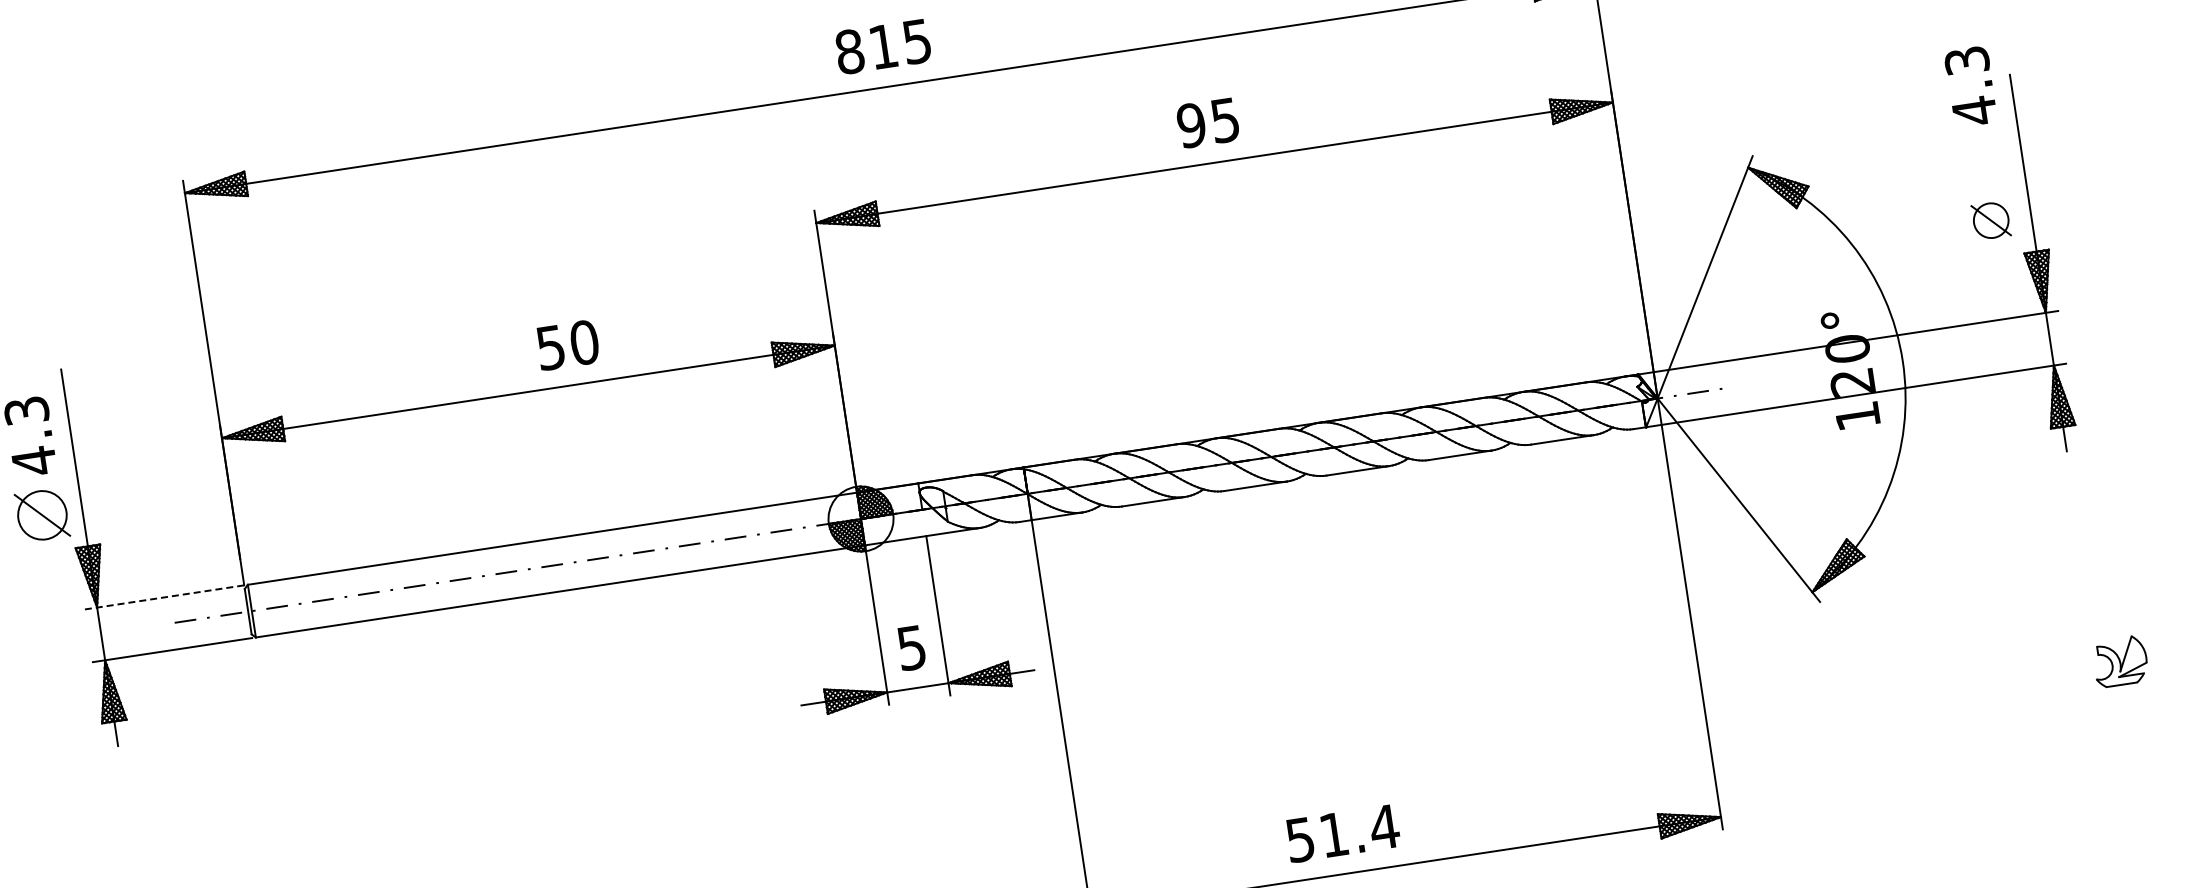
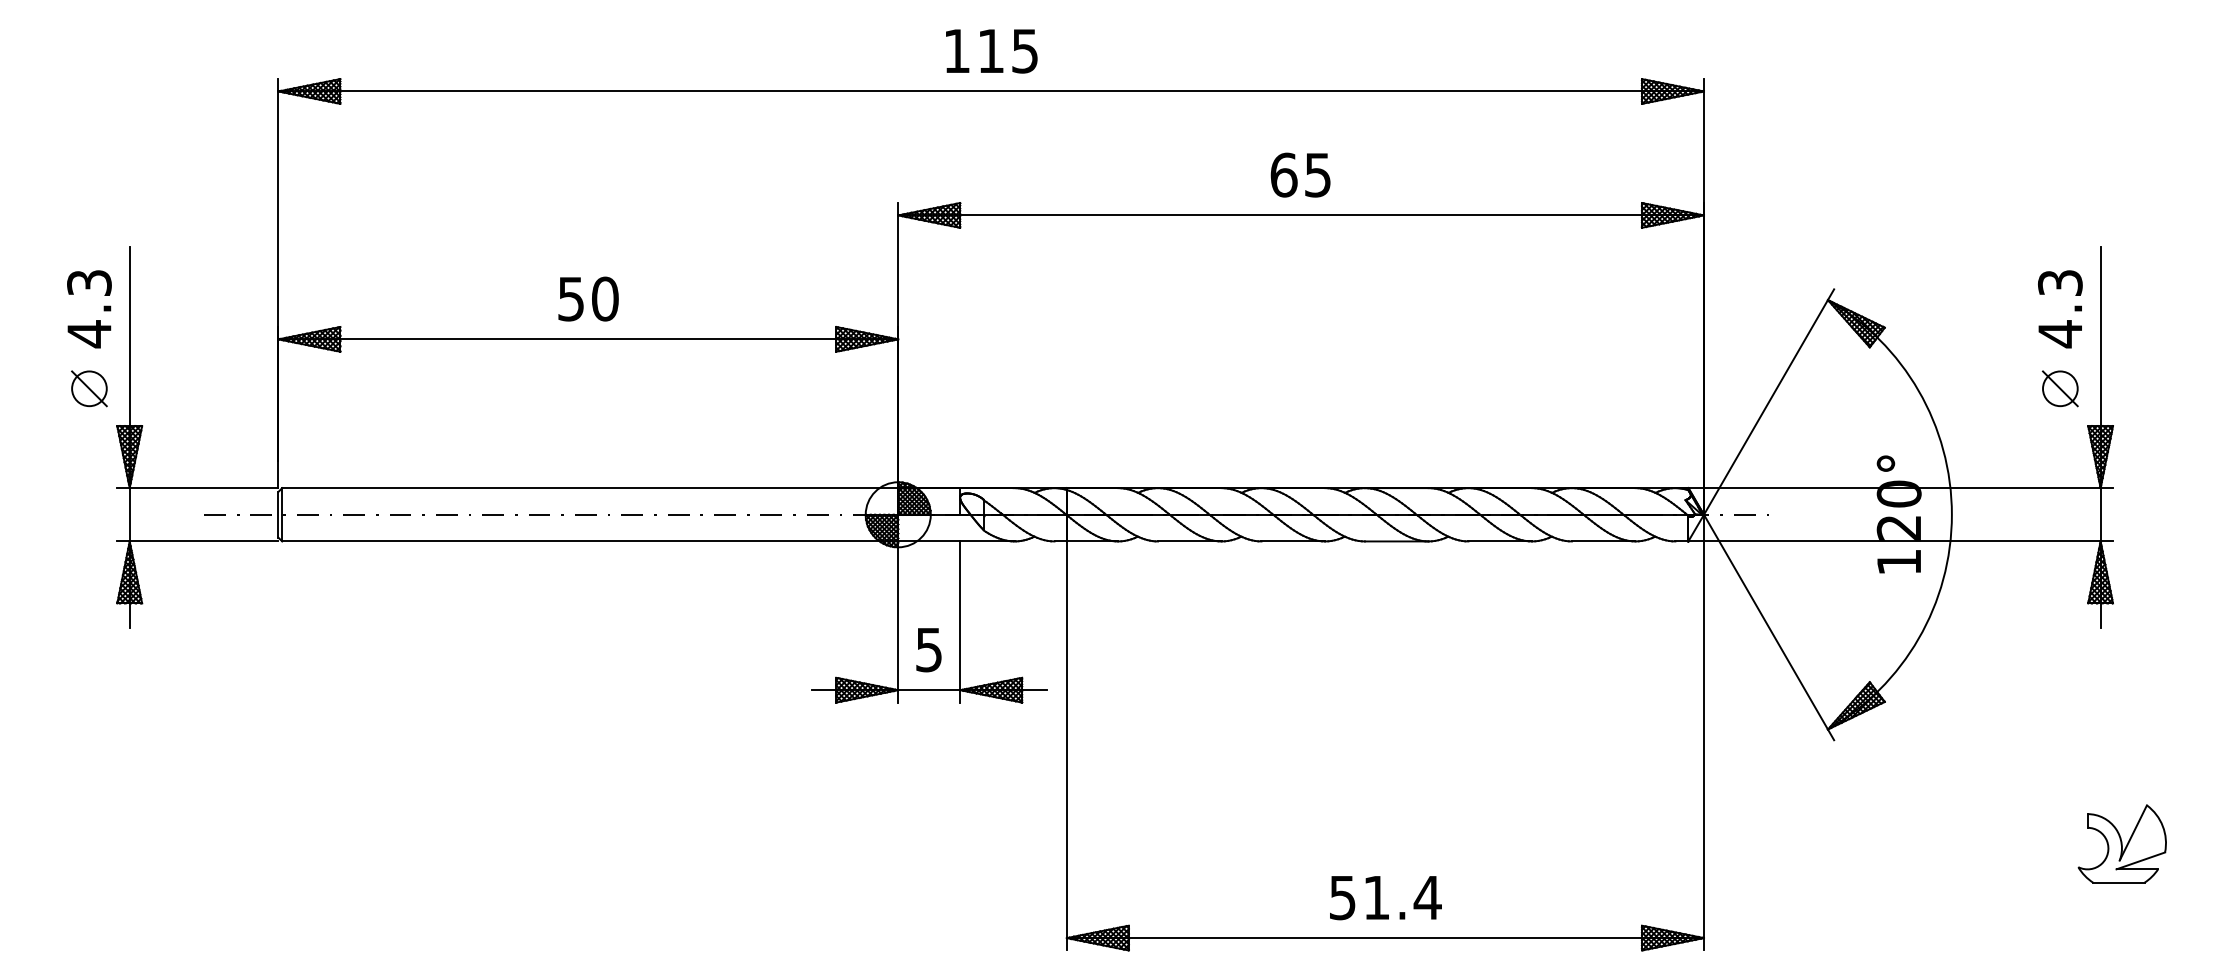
text: (849, 51) -> (956, 50), 815 -> 115
text: (1971, 86) -> (2060, 309), moved
text: (1191, 124) -> (1283, 174), 95 -> 65
text: (567, 344) -> (588, 298), moved
part: (42, 515) -> (89, 388), size x0.71
line: (164, 597) -> (197, 488), dashed -> solid
part: (2119, 661) -> (2121, 843), size x1.67
text: (1342, 834) -> (1385, 898), moved

